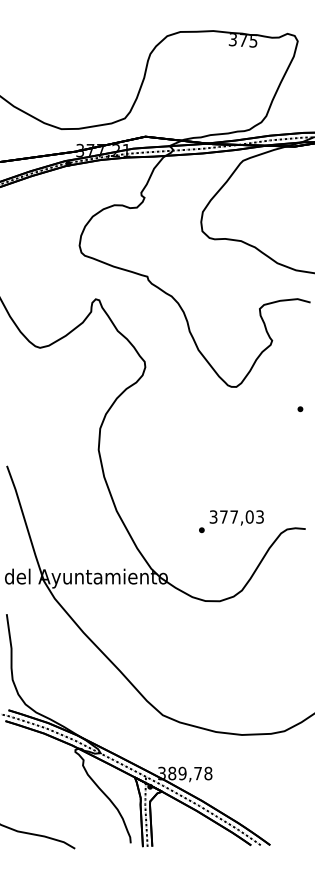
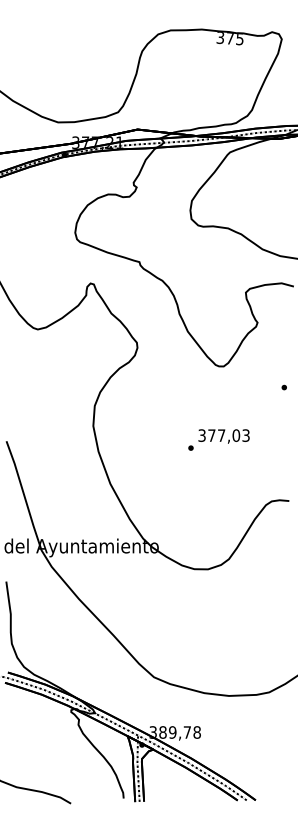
text: (230, 521) -> (218, 439), moved

